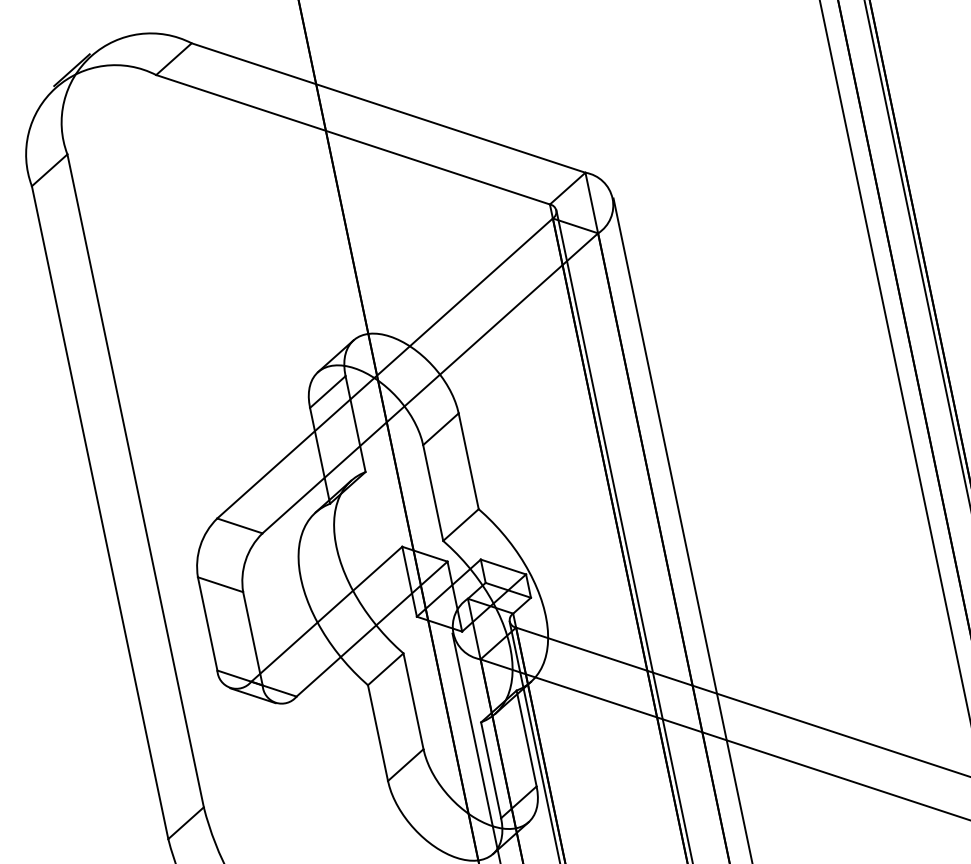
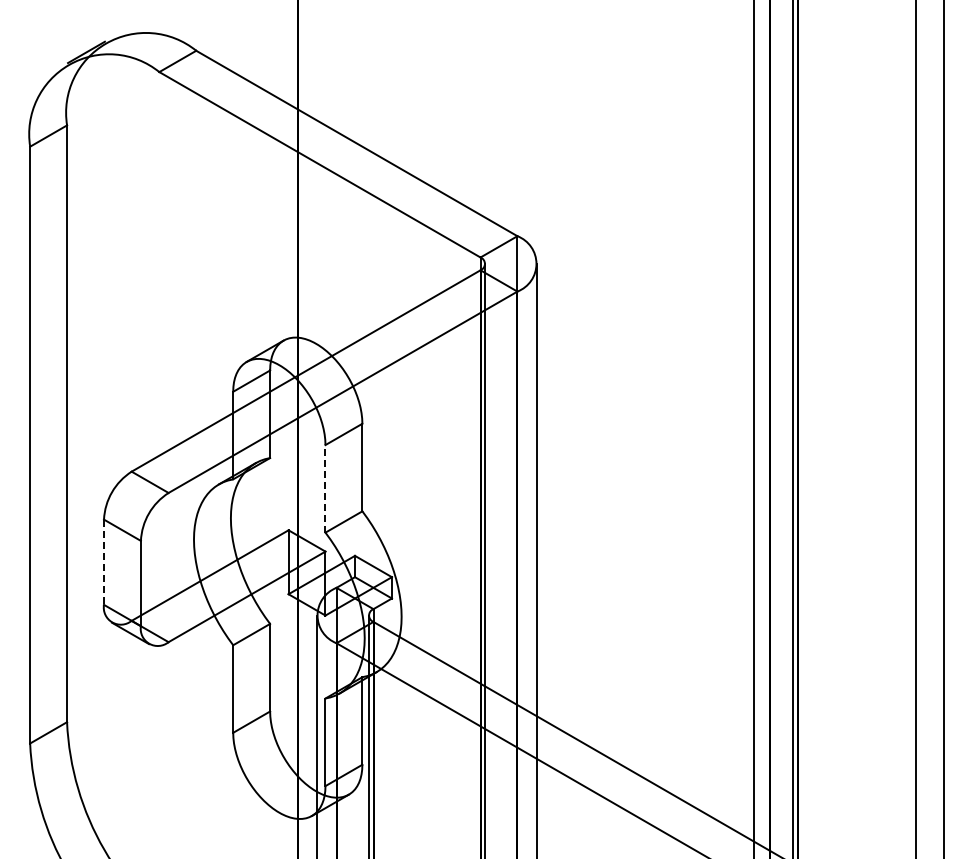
line: (433, 492) -> (325, 488), solid -> dashed
line: (208, 624) -> (104, 562), solid -> dashed

